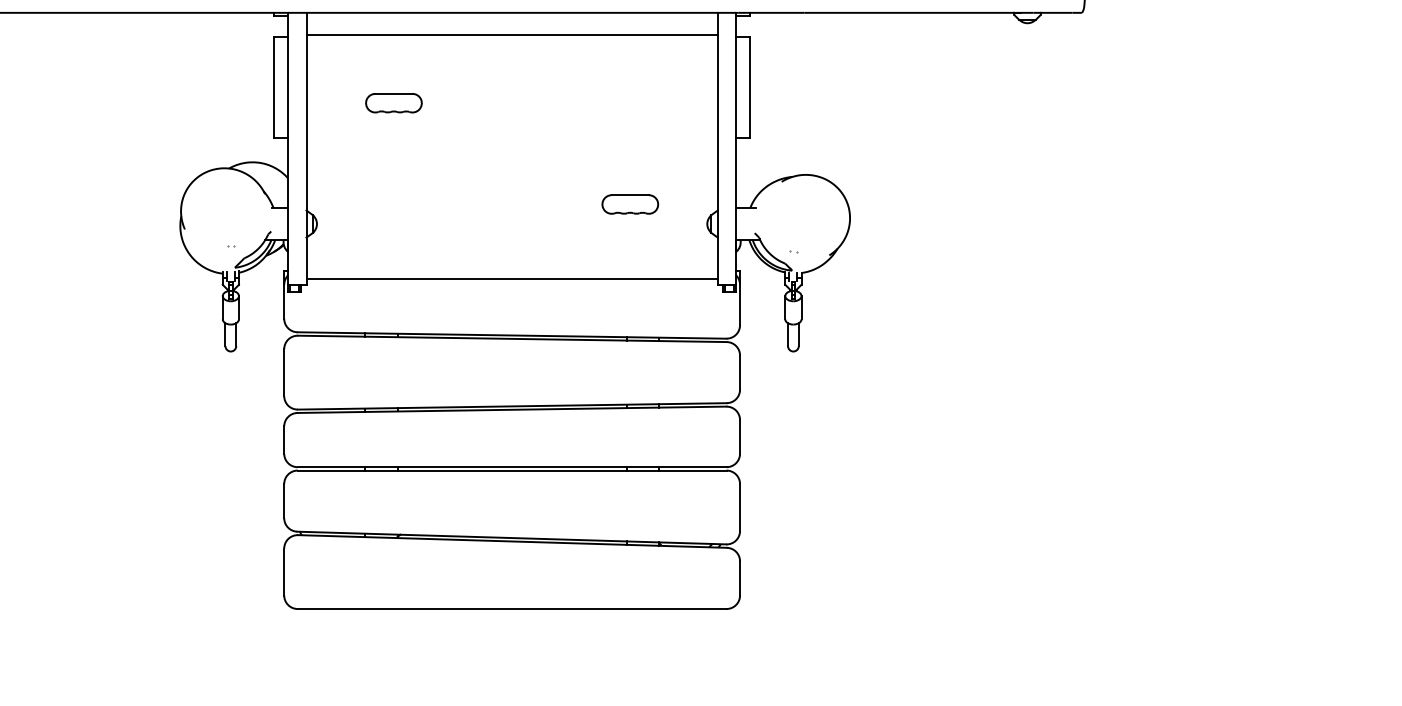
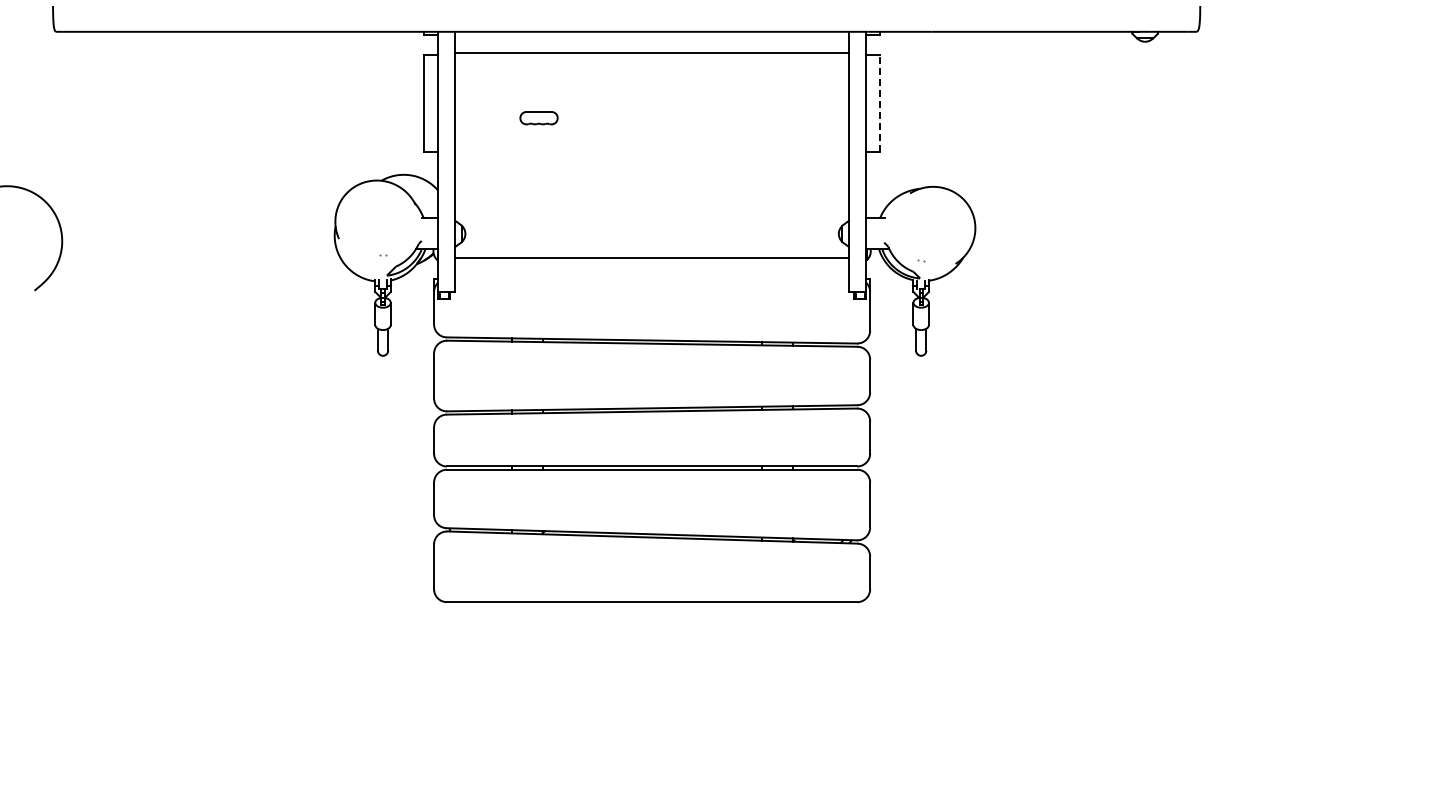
line: (749, 86) -> (879, 102), solid -> dashed
part: (393, 102) -> (538, 117), size x0.7
part: (629, 203) -> (764, 214), removed
line: (511, 279) -> (651, 258), moved

